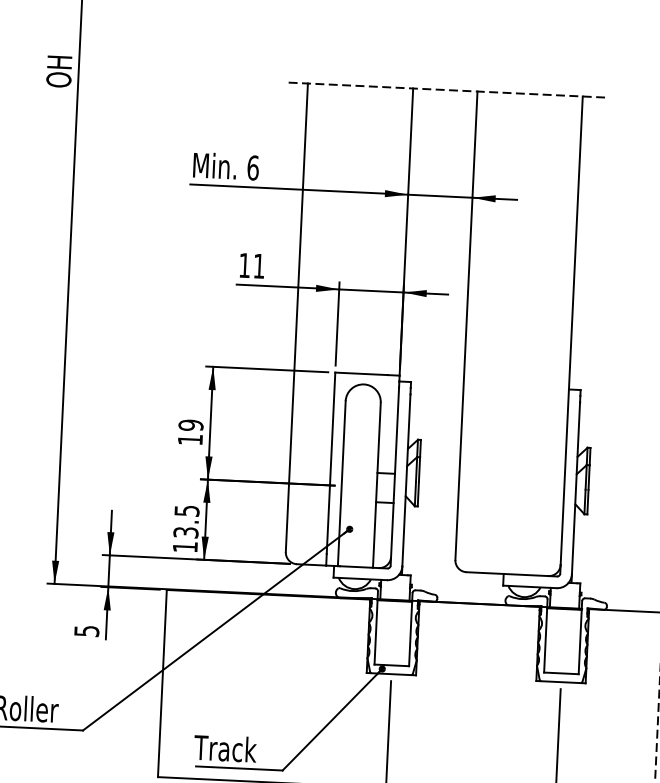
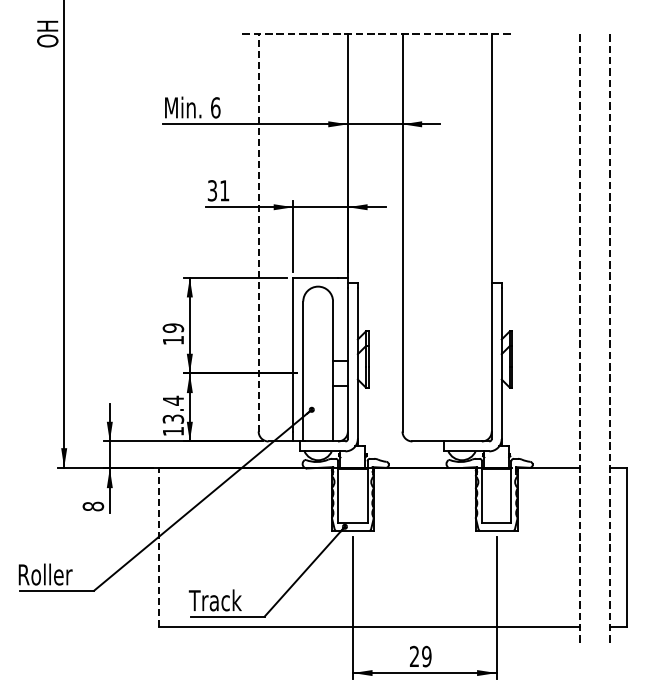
text: (244, 265) -> (212, 190), 11 -> 31
line: (296, 317) -> (258, 232), solid -> dashed
text: (187, 510) -> (173, 400), 13.5 -> 13.4
text: (86, 631) -> (93, 506), 5 -> 8
line: (162, 683) -> (159, 547), solid -> dashed

